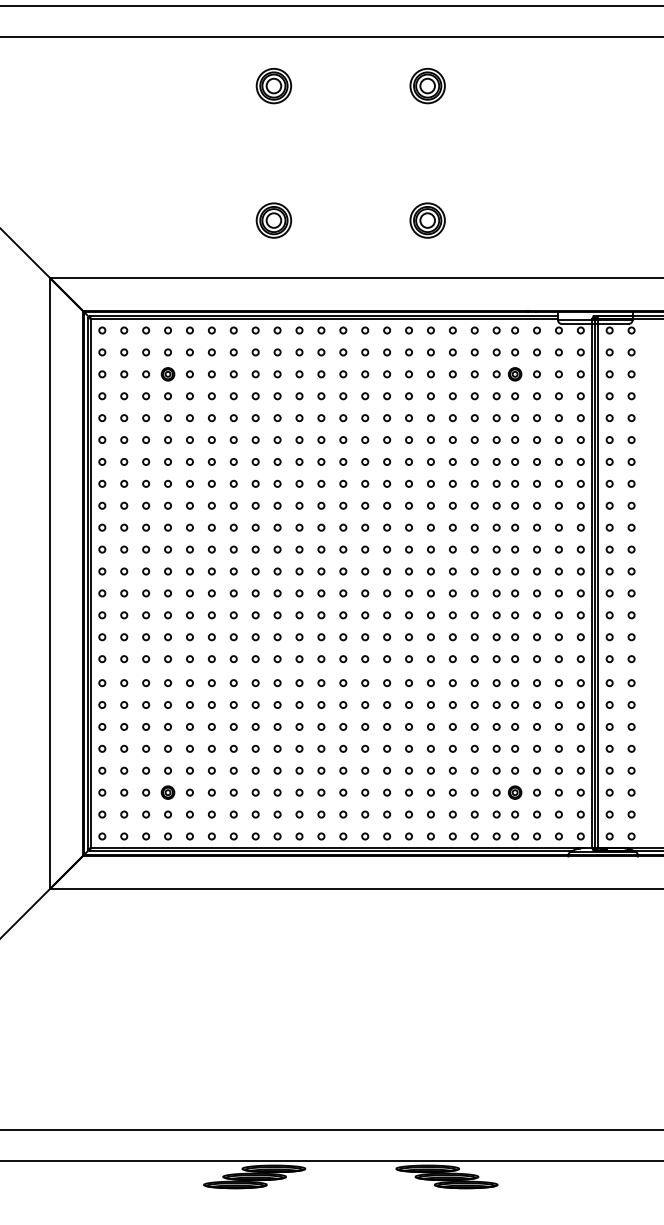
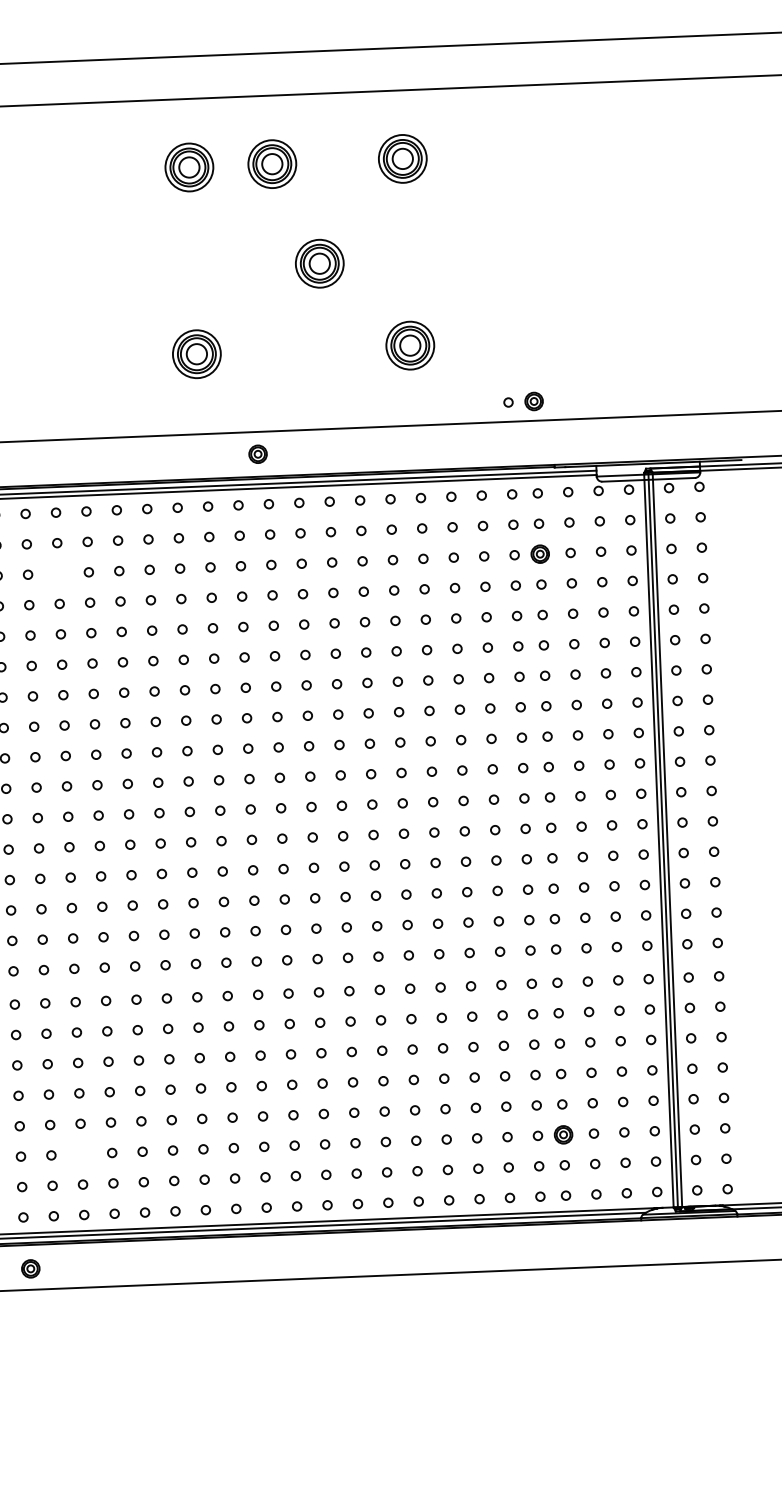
part: (333, 86) -> (272, 164), added
part: (364, 159) -> (319, 264), added
part: (507, 264) -> (523, 402), added
part: (167, 374) -> (257, 454), moved
part: (167, 792) -> (30, 1268), moved

